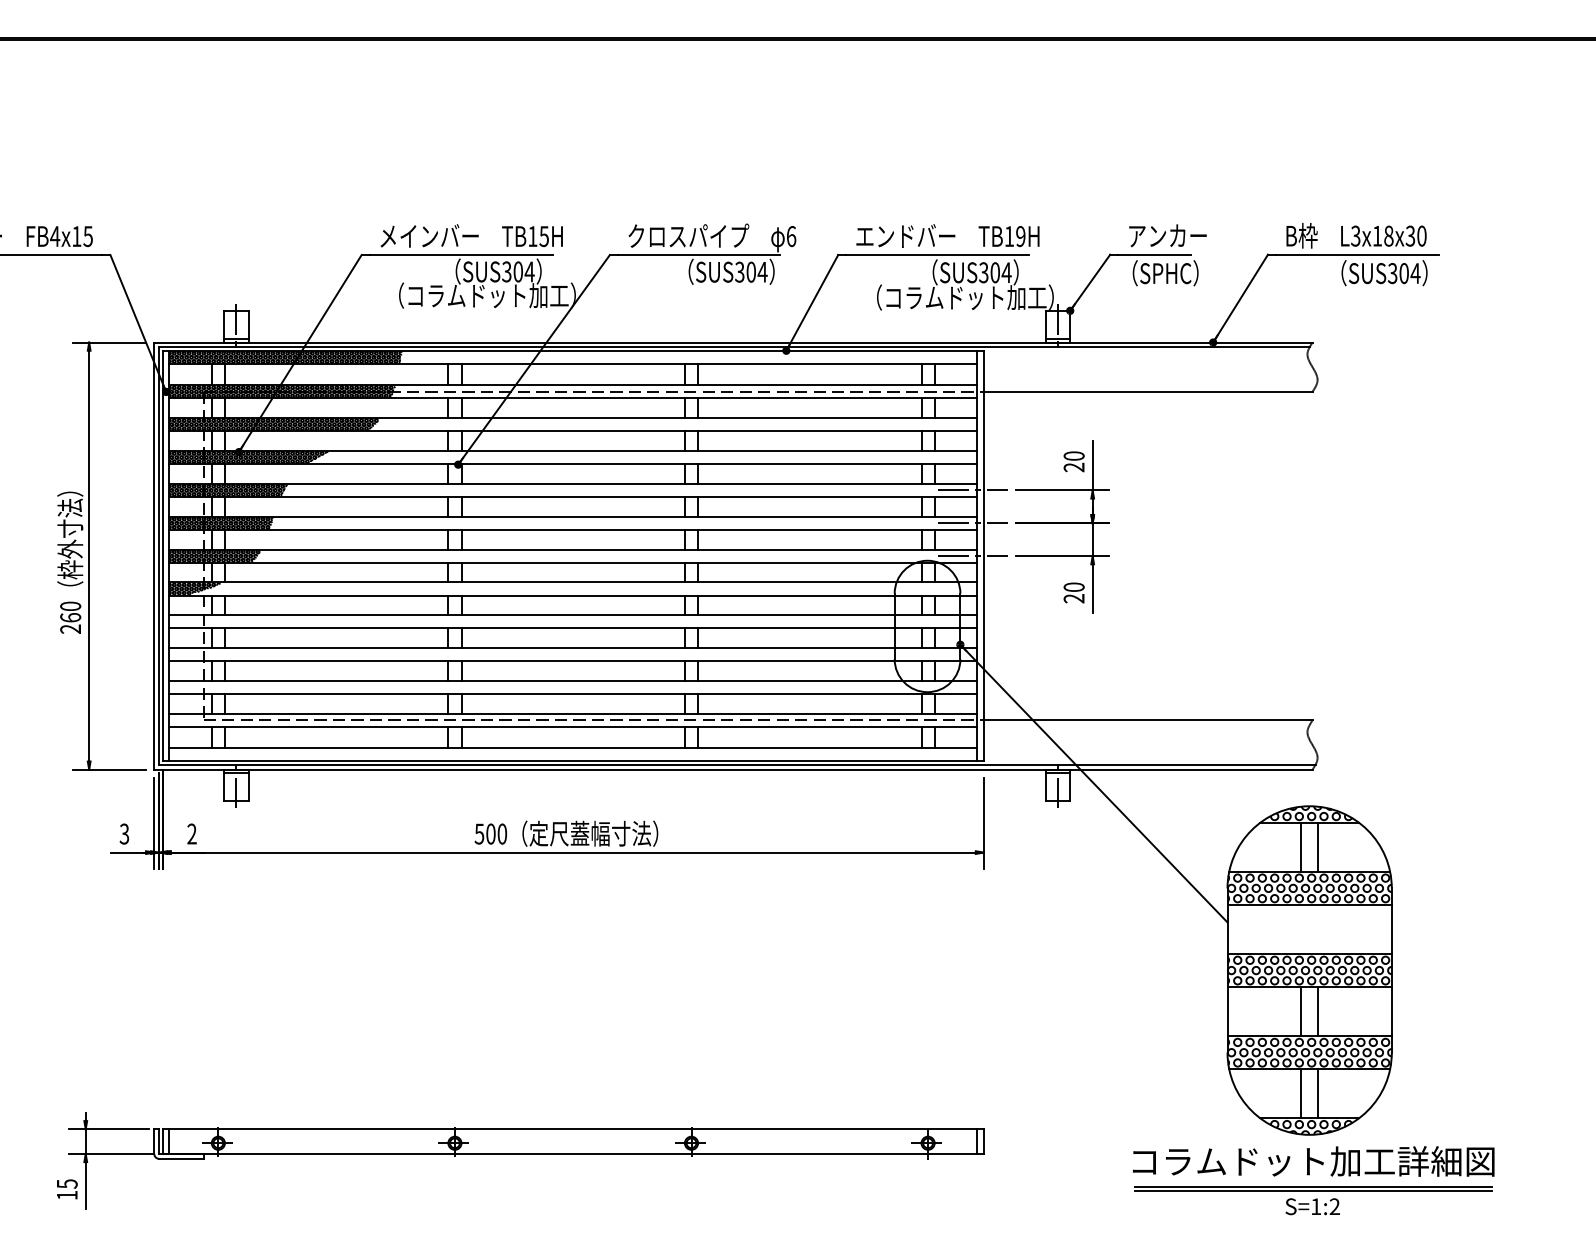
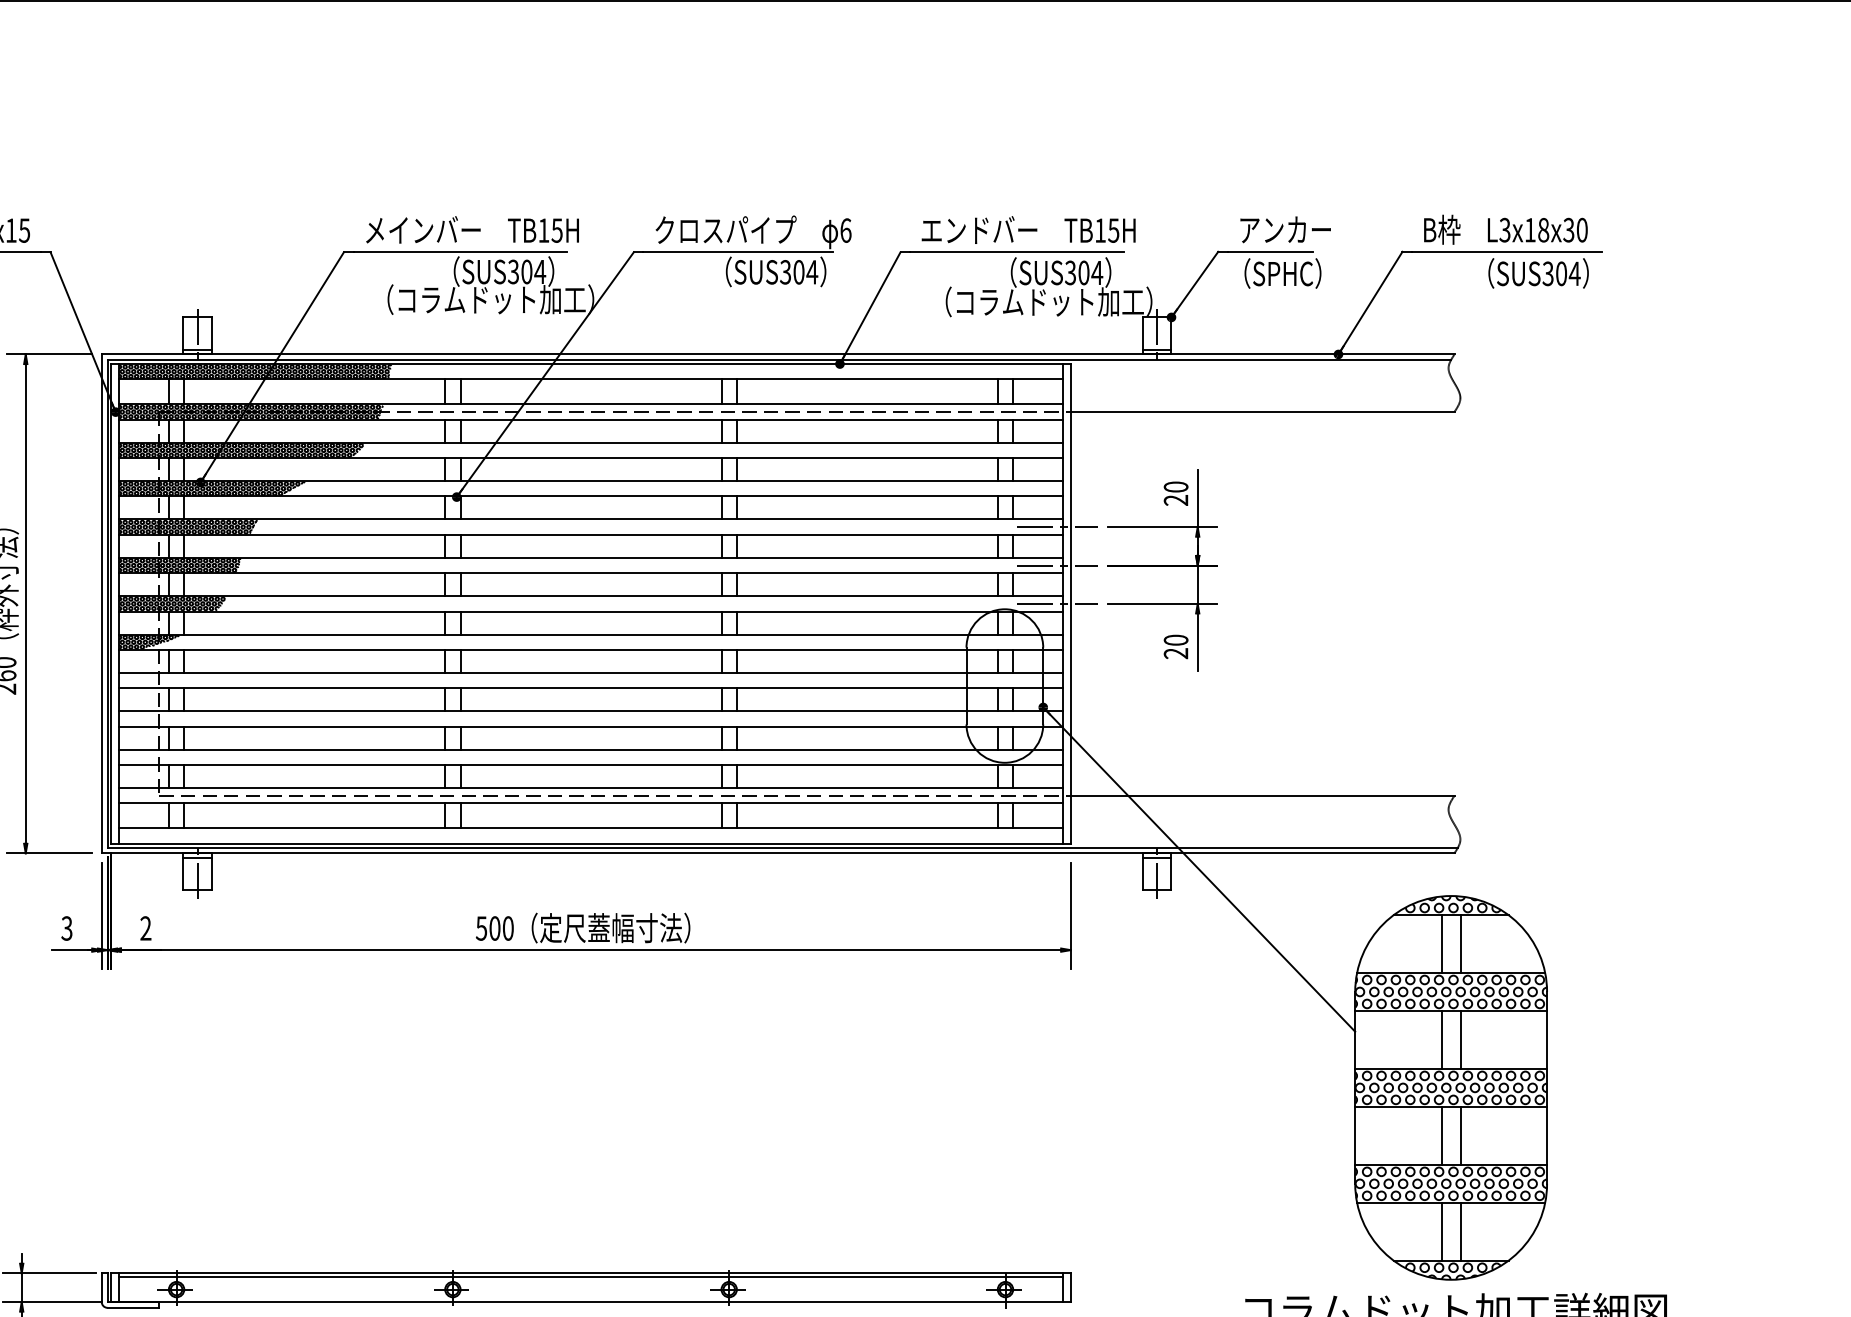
text: (1020, 236) -> (1113, 230), TB19H -> TB15H
line: (1301, 929) -> (1441, 1039), added
line: (1317, 929) -> (1460, 1039), added
line: (573, 1132) -> (591, 1277), added

